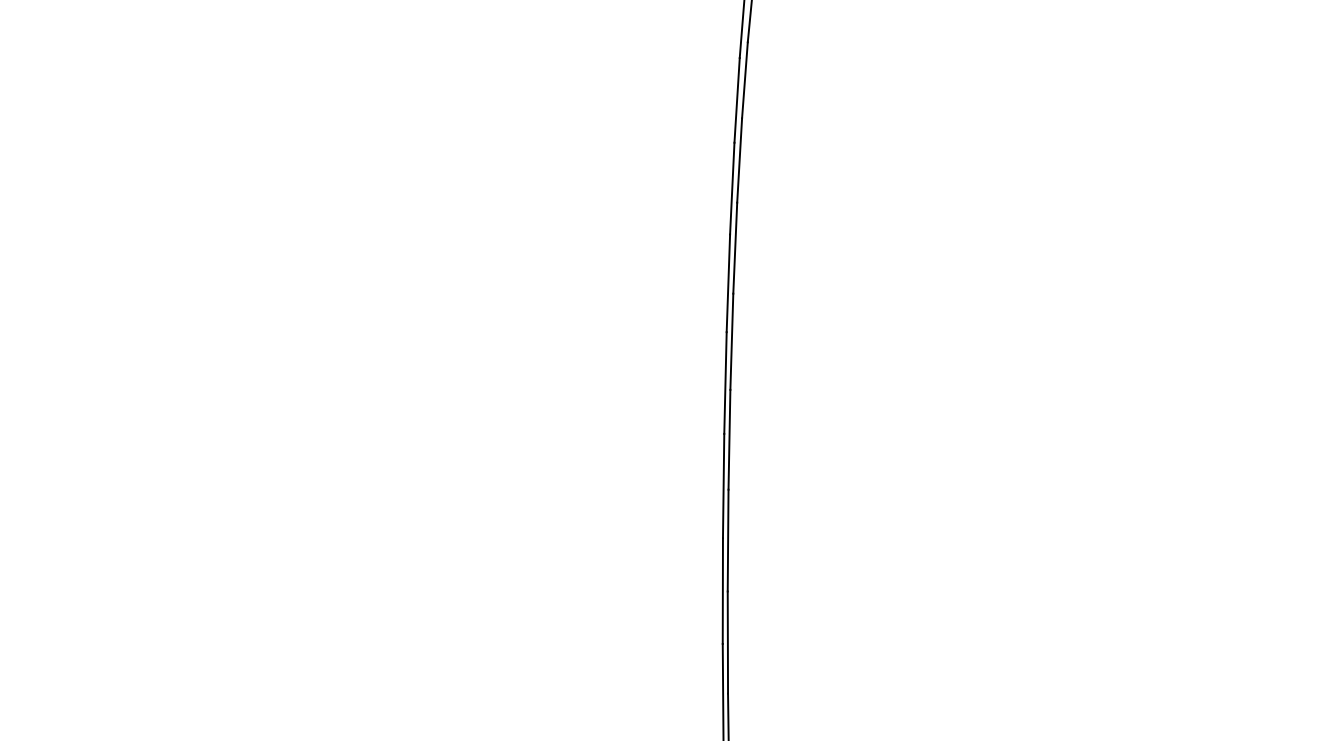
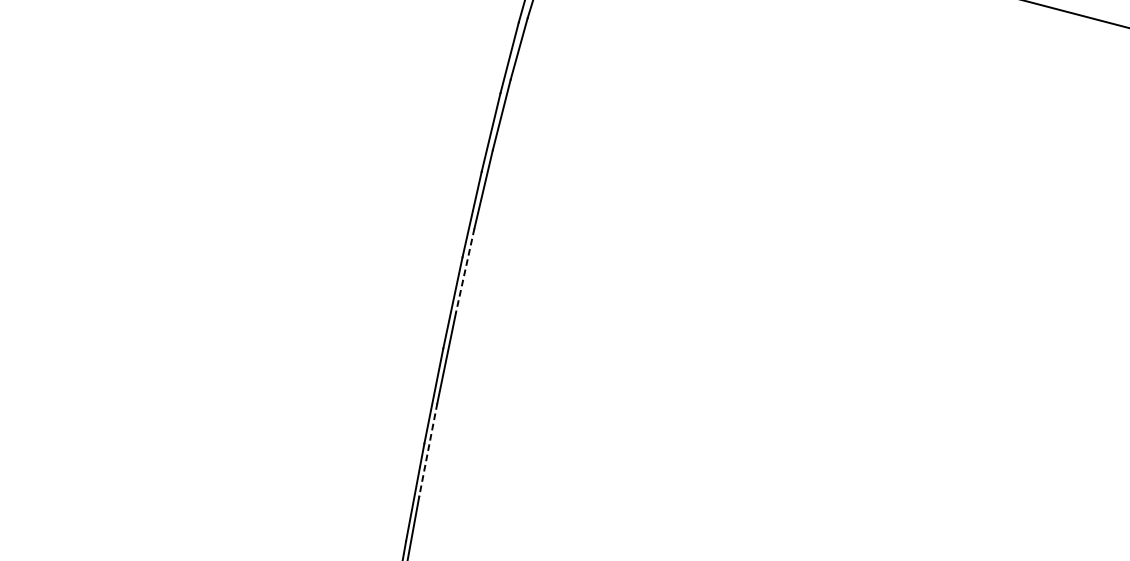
line: (735, 248) -> (465, 271), solid -> dashed
line: (729, 439) -> (428, 449), solid -> dashed

